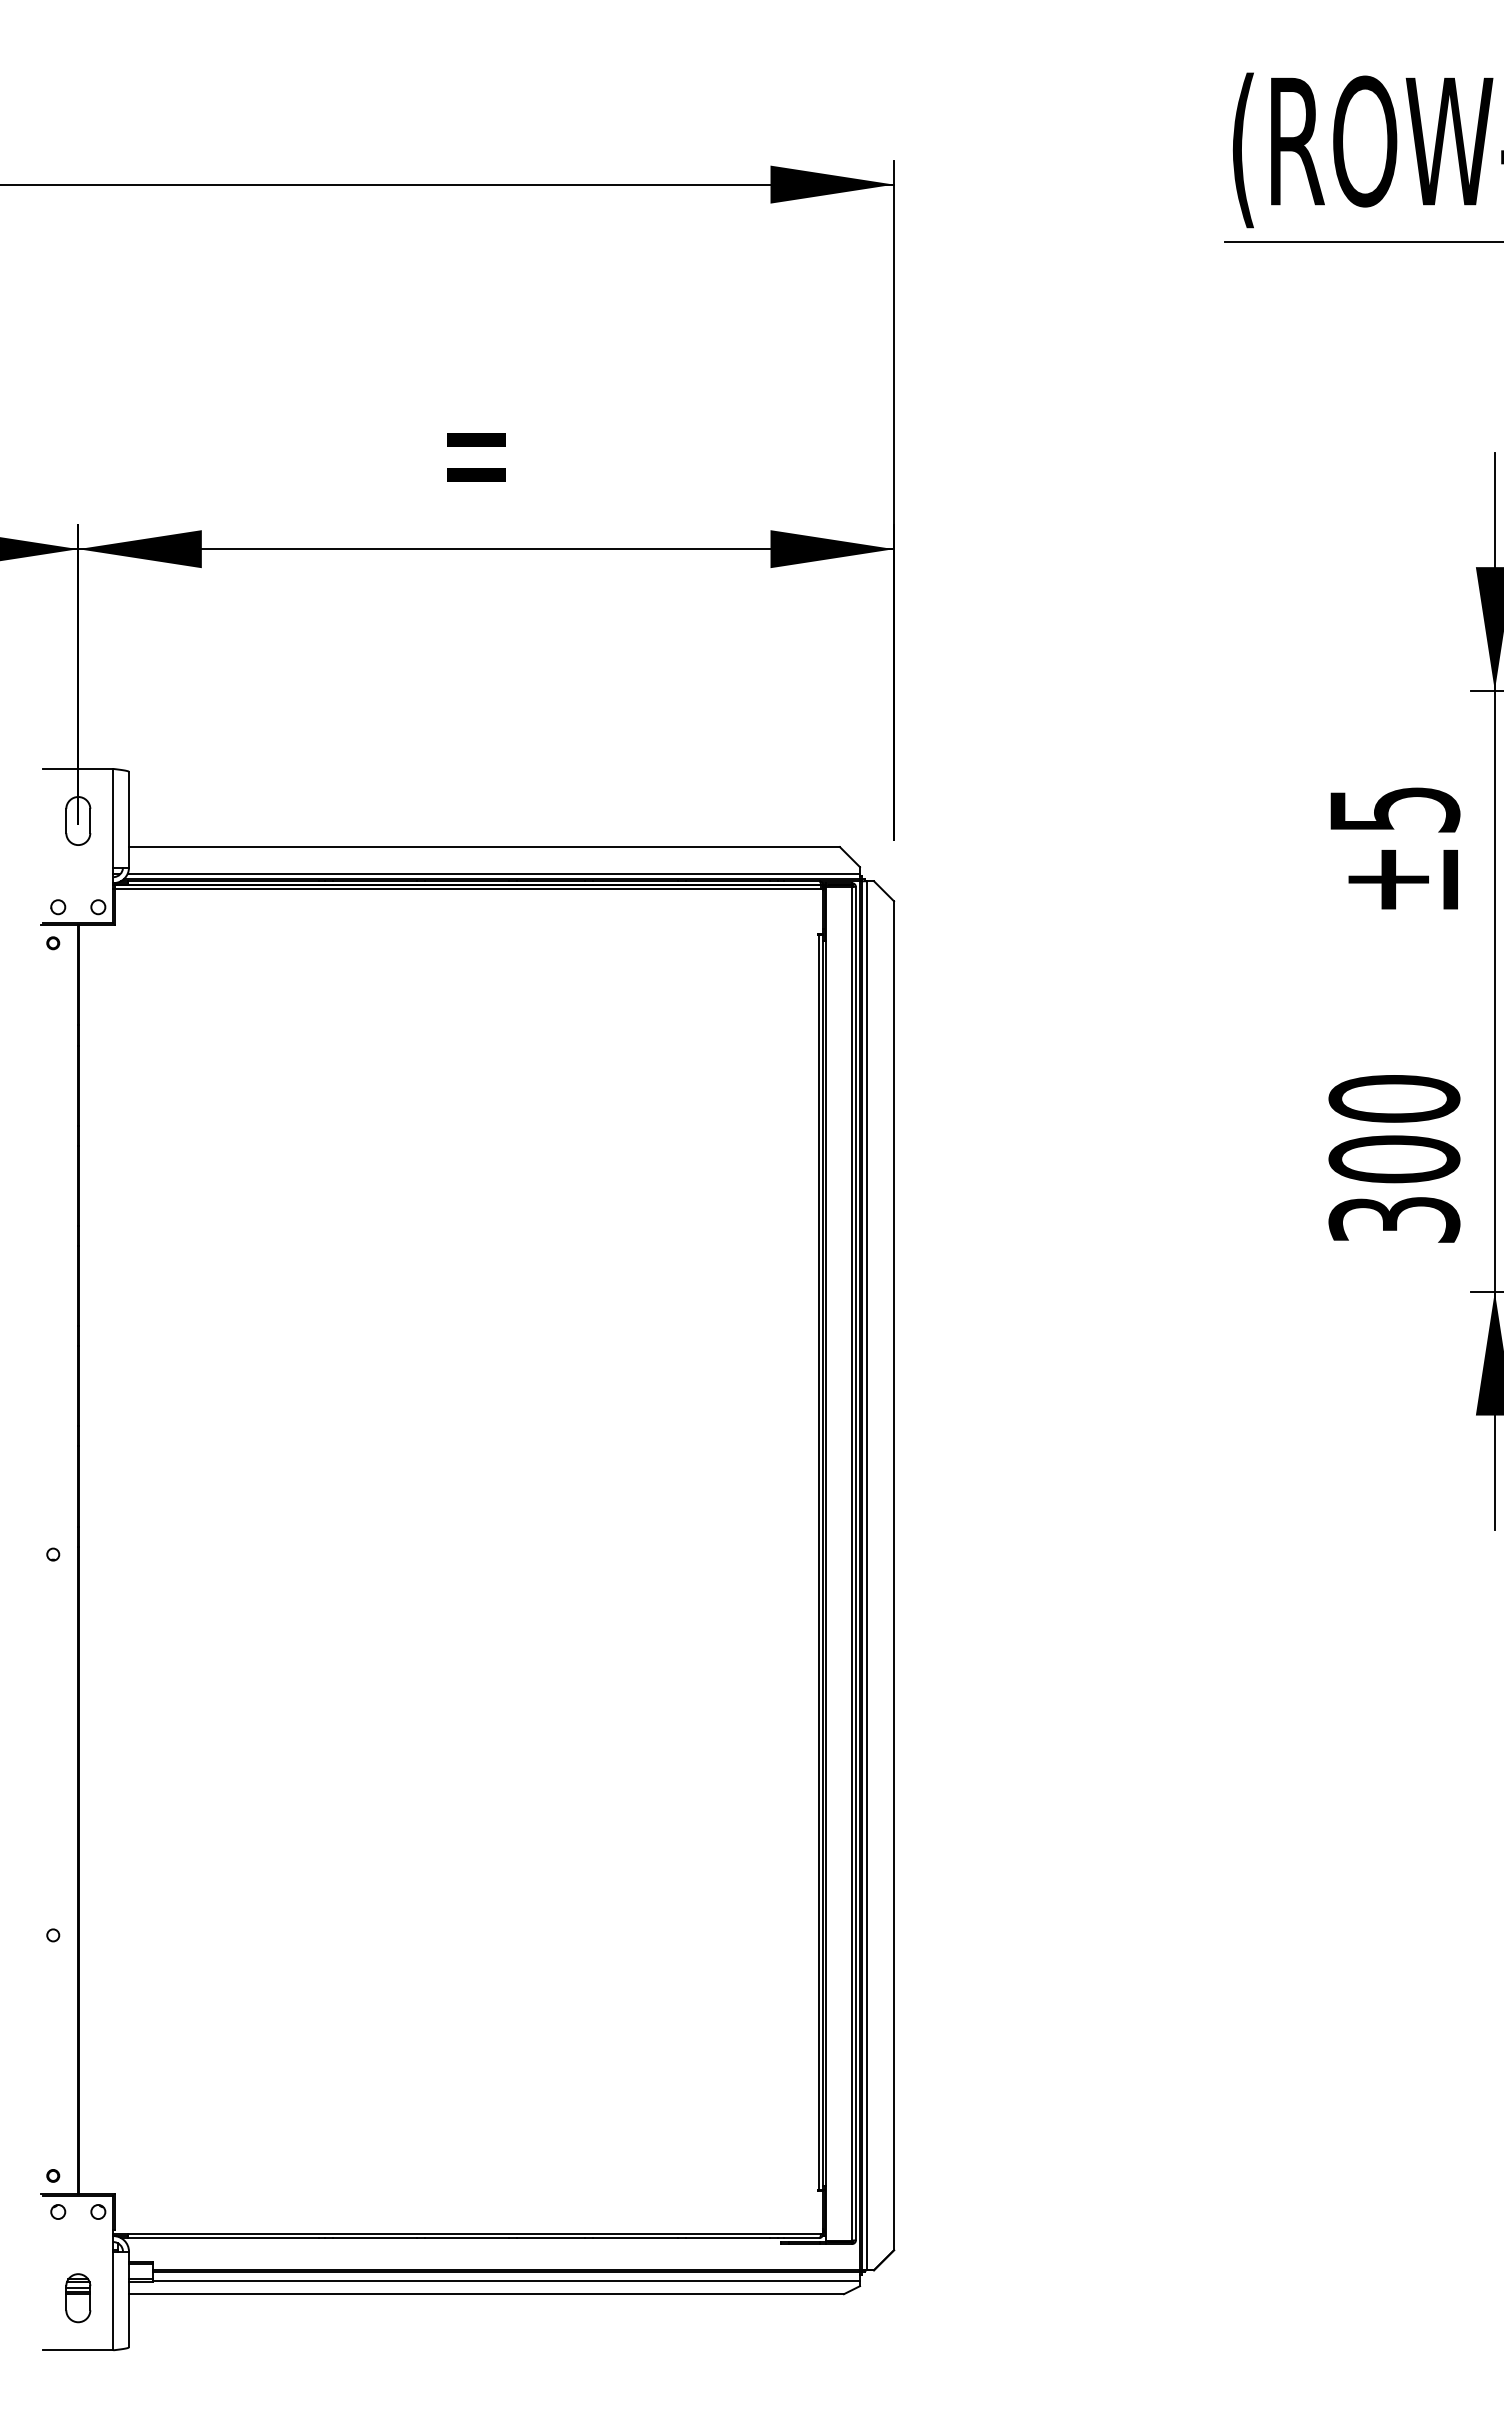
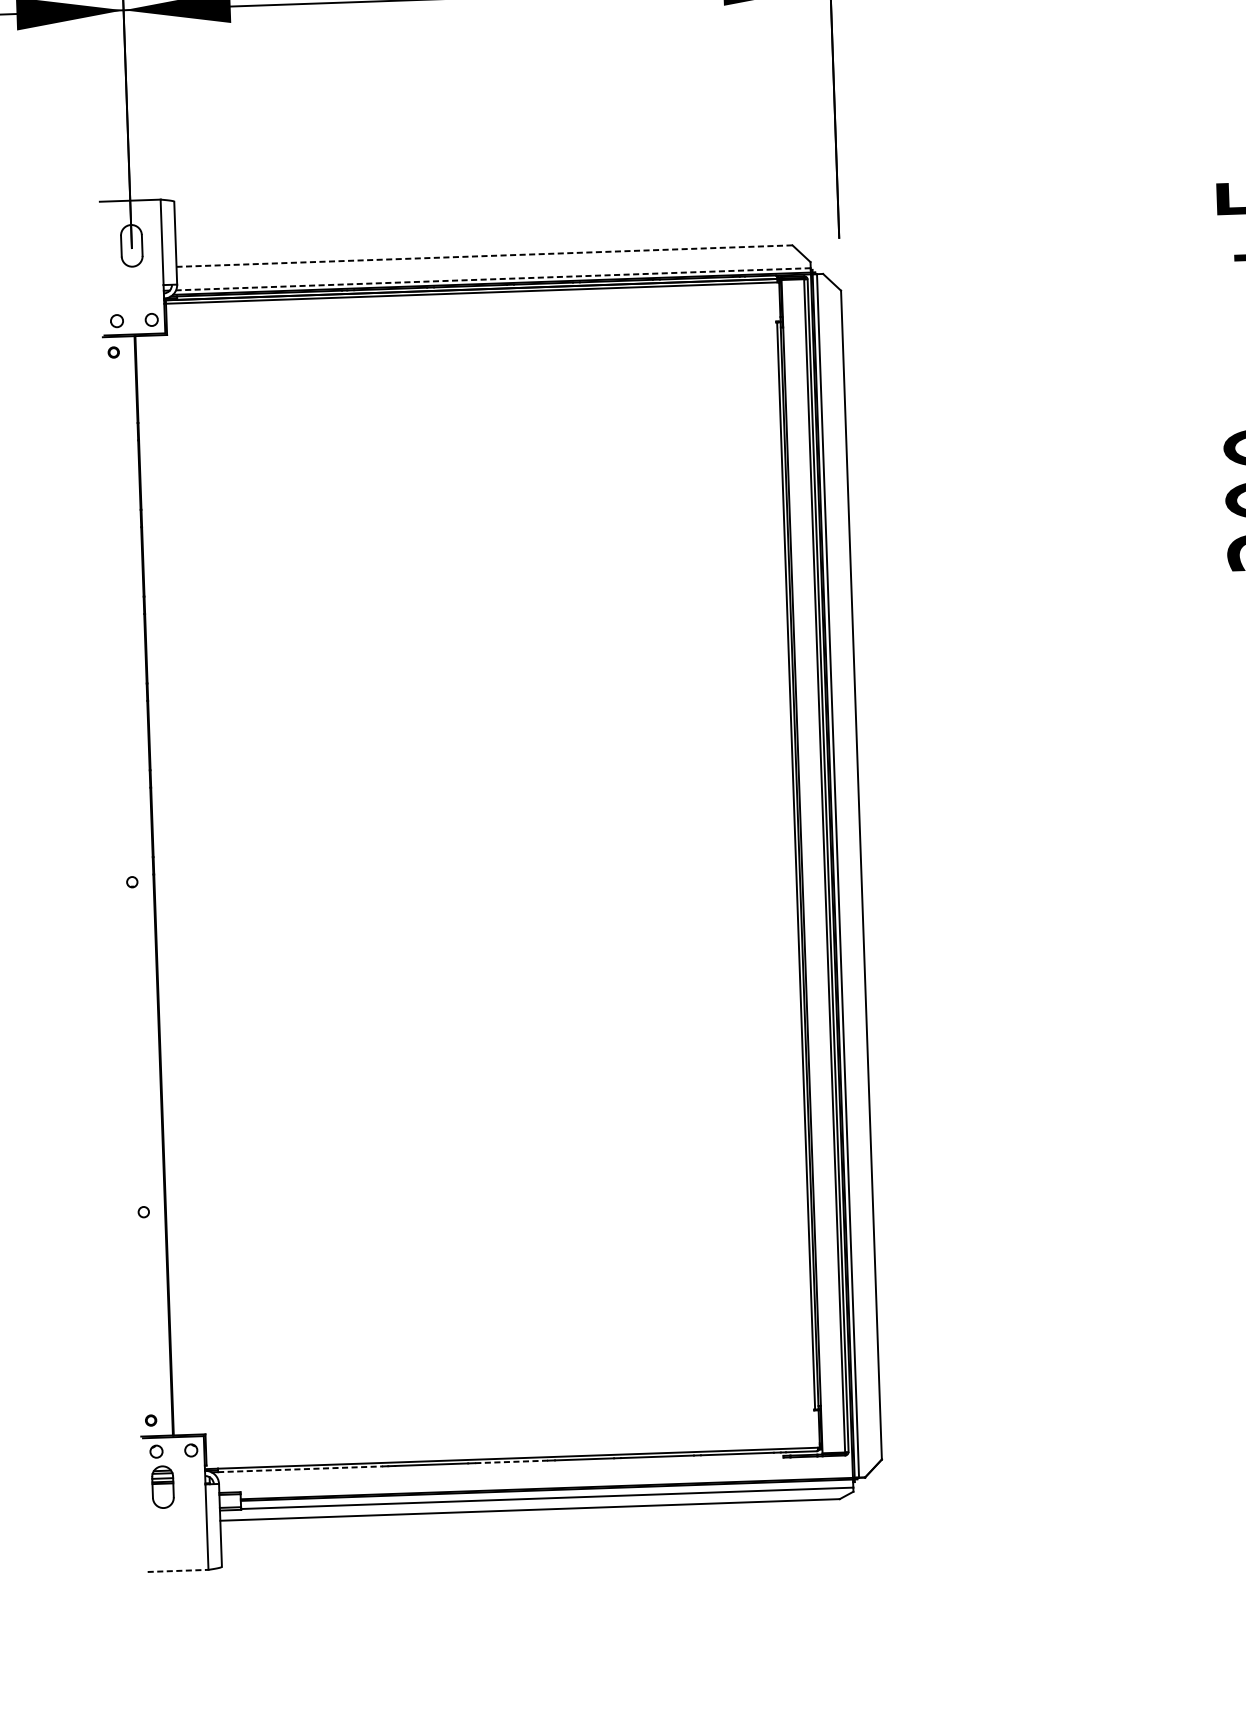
line: (483, 847) -> (483, 256), solid -> dashed
line: (493, 874) -> (493, 279), solid -> dashed
line: (224, 2238) -> (301, 1469), solid -> dashed
line: (466, 2238) -> (511, 1462), solid -> dashed
part: (78, 2298) -> (163, 1487), moved
line: (78, 2350) -> (178, 1571), solid -> dashed

